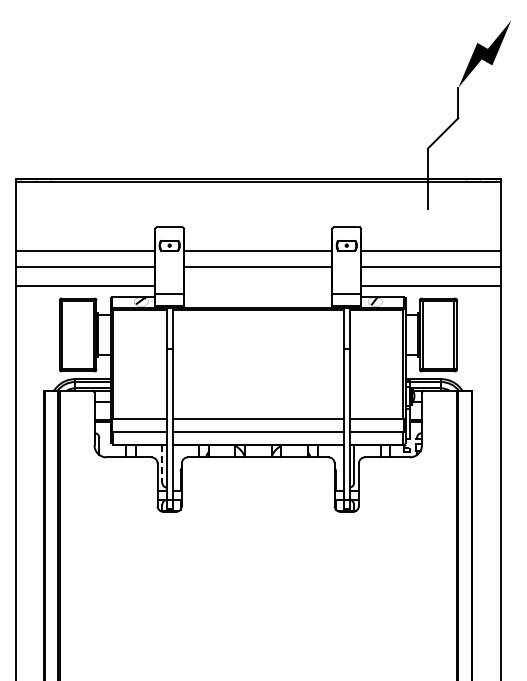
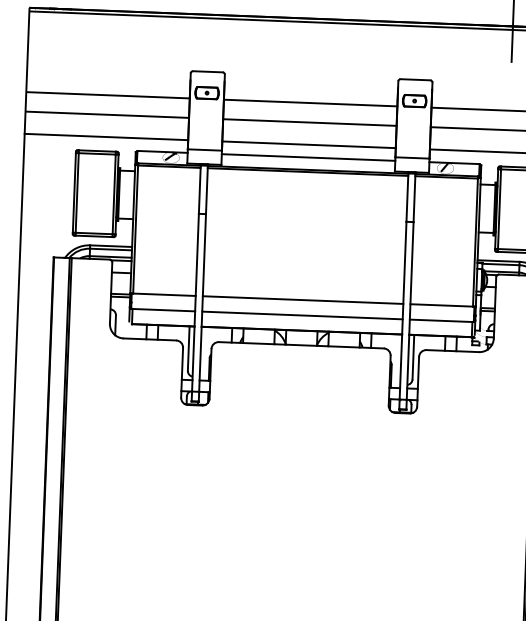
line: (258, 286) -> (309, 144), added
line: (258, 297) -> (308, 157), added
line: (162, 463) -> (188, 348), dashed -> solid

